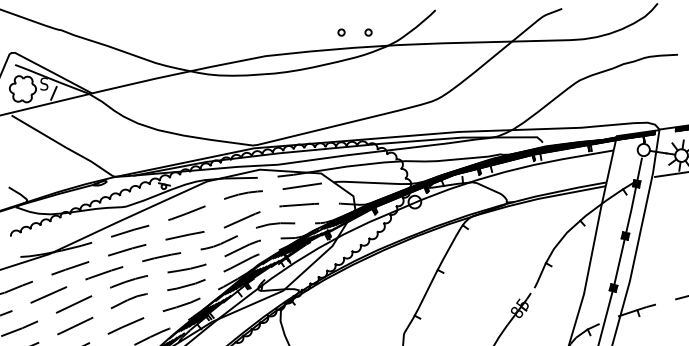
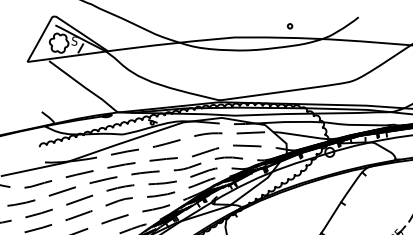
part: (368, 32) -> (309, 28), removed

